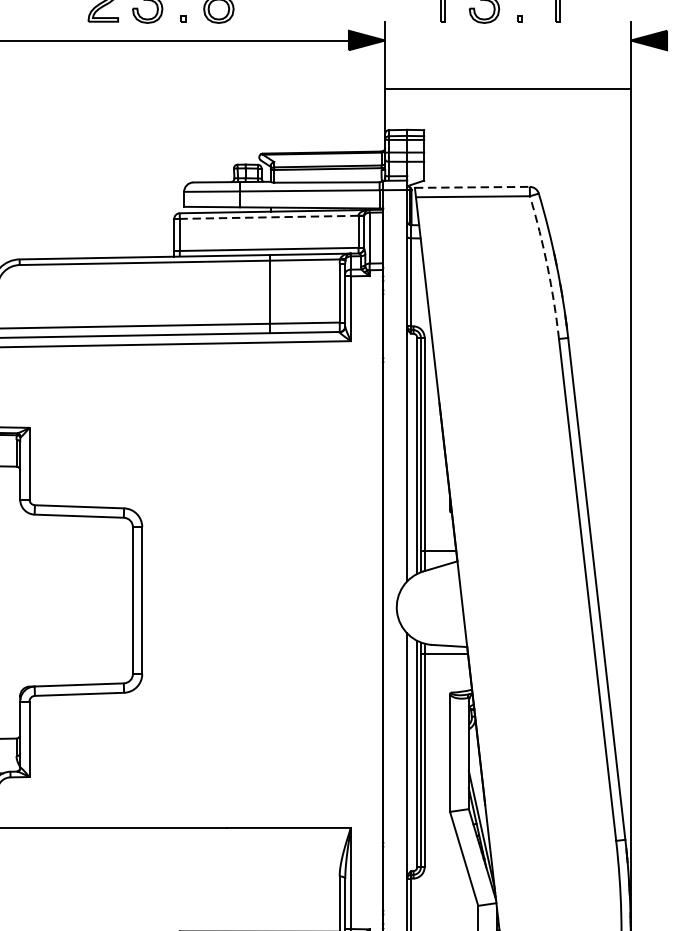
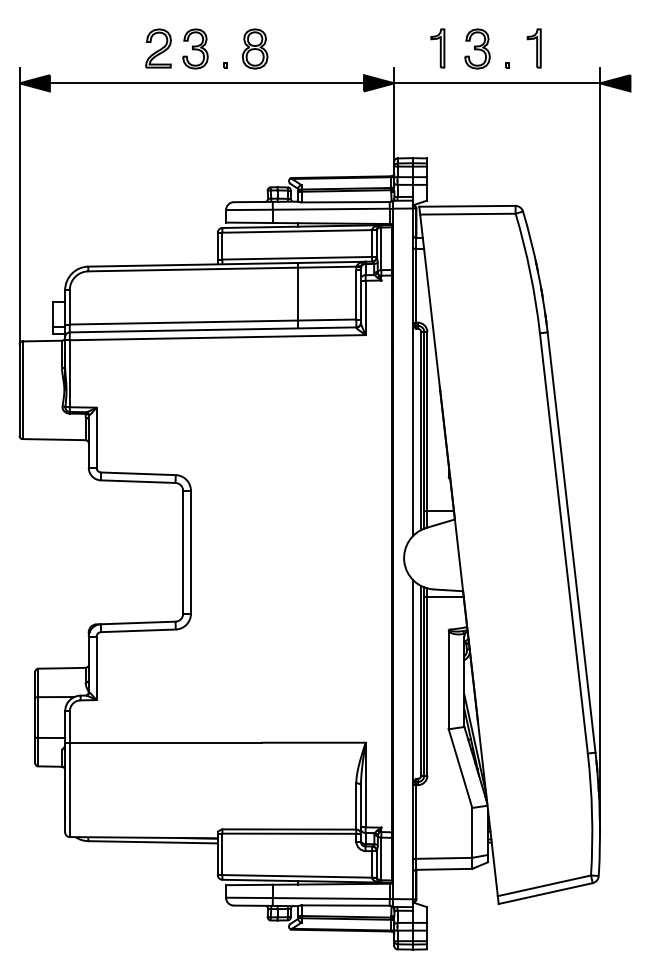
line: (508, 89) -> (497, 83), moved
line: (472, 187) -> (467, 206), dashed -> solid
line: (269, 217) -> (297, 231), dashed -> solid
arc: (547, 266) -> (530, 272), dashed -> solid

